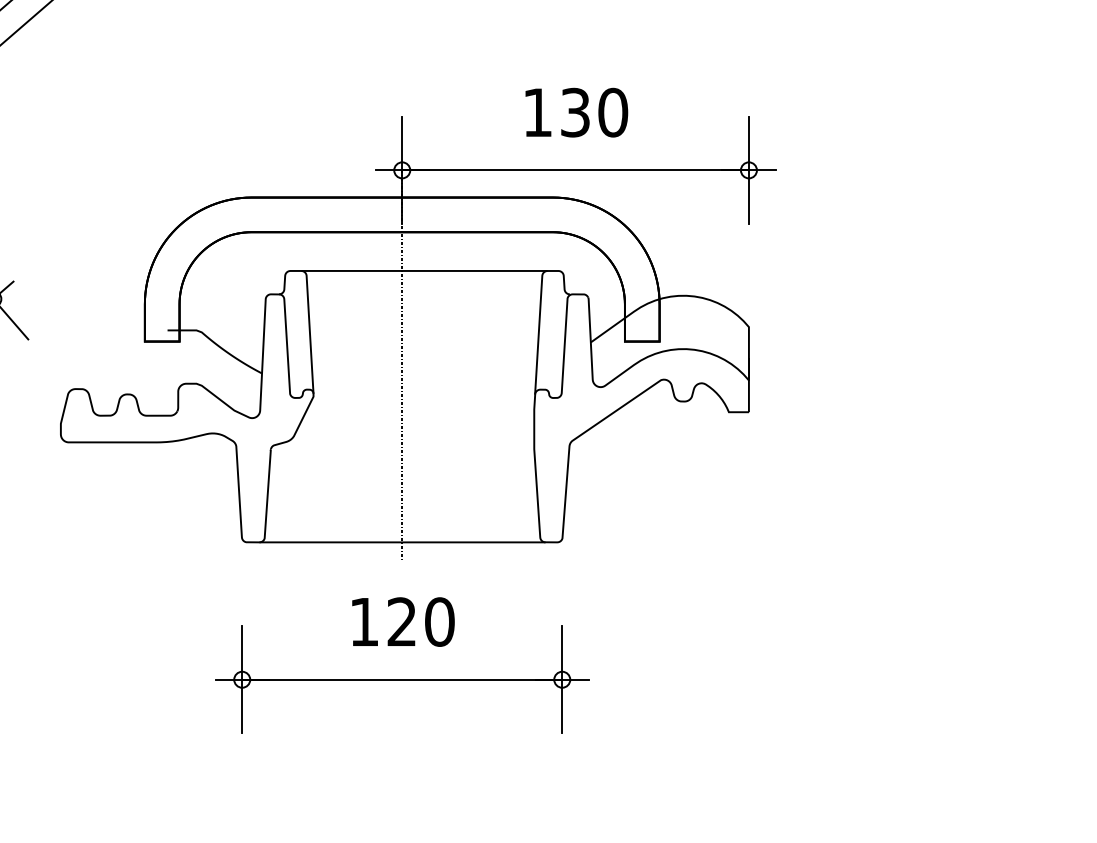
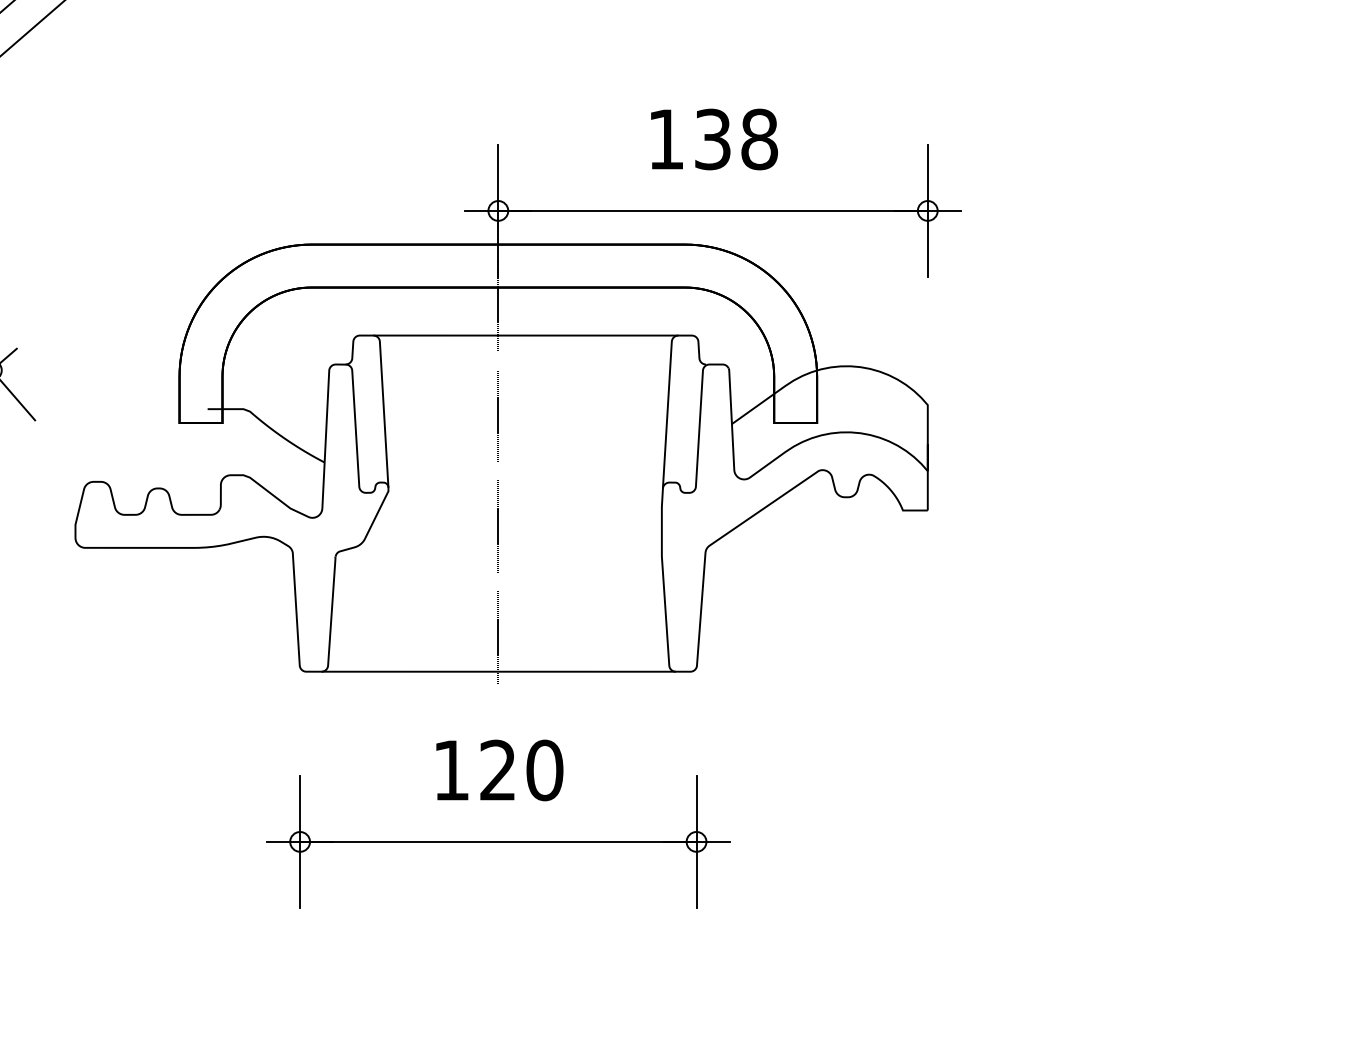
text: (613, 112) -> (760, 139), 130 -> 138

